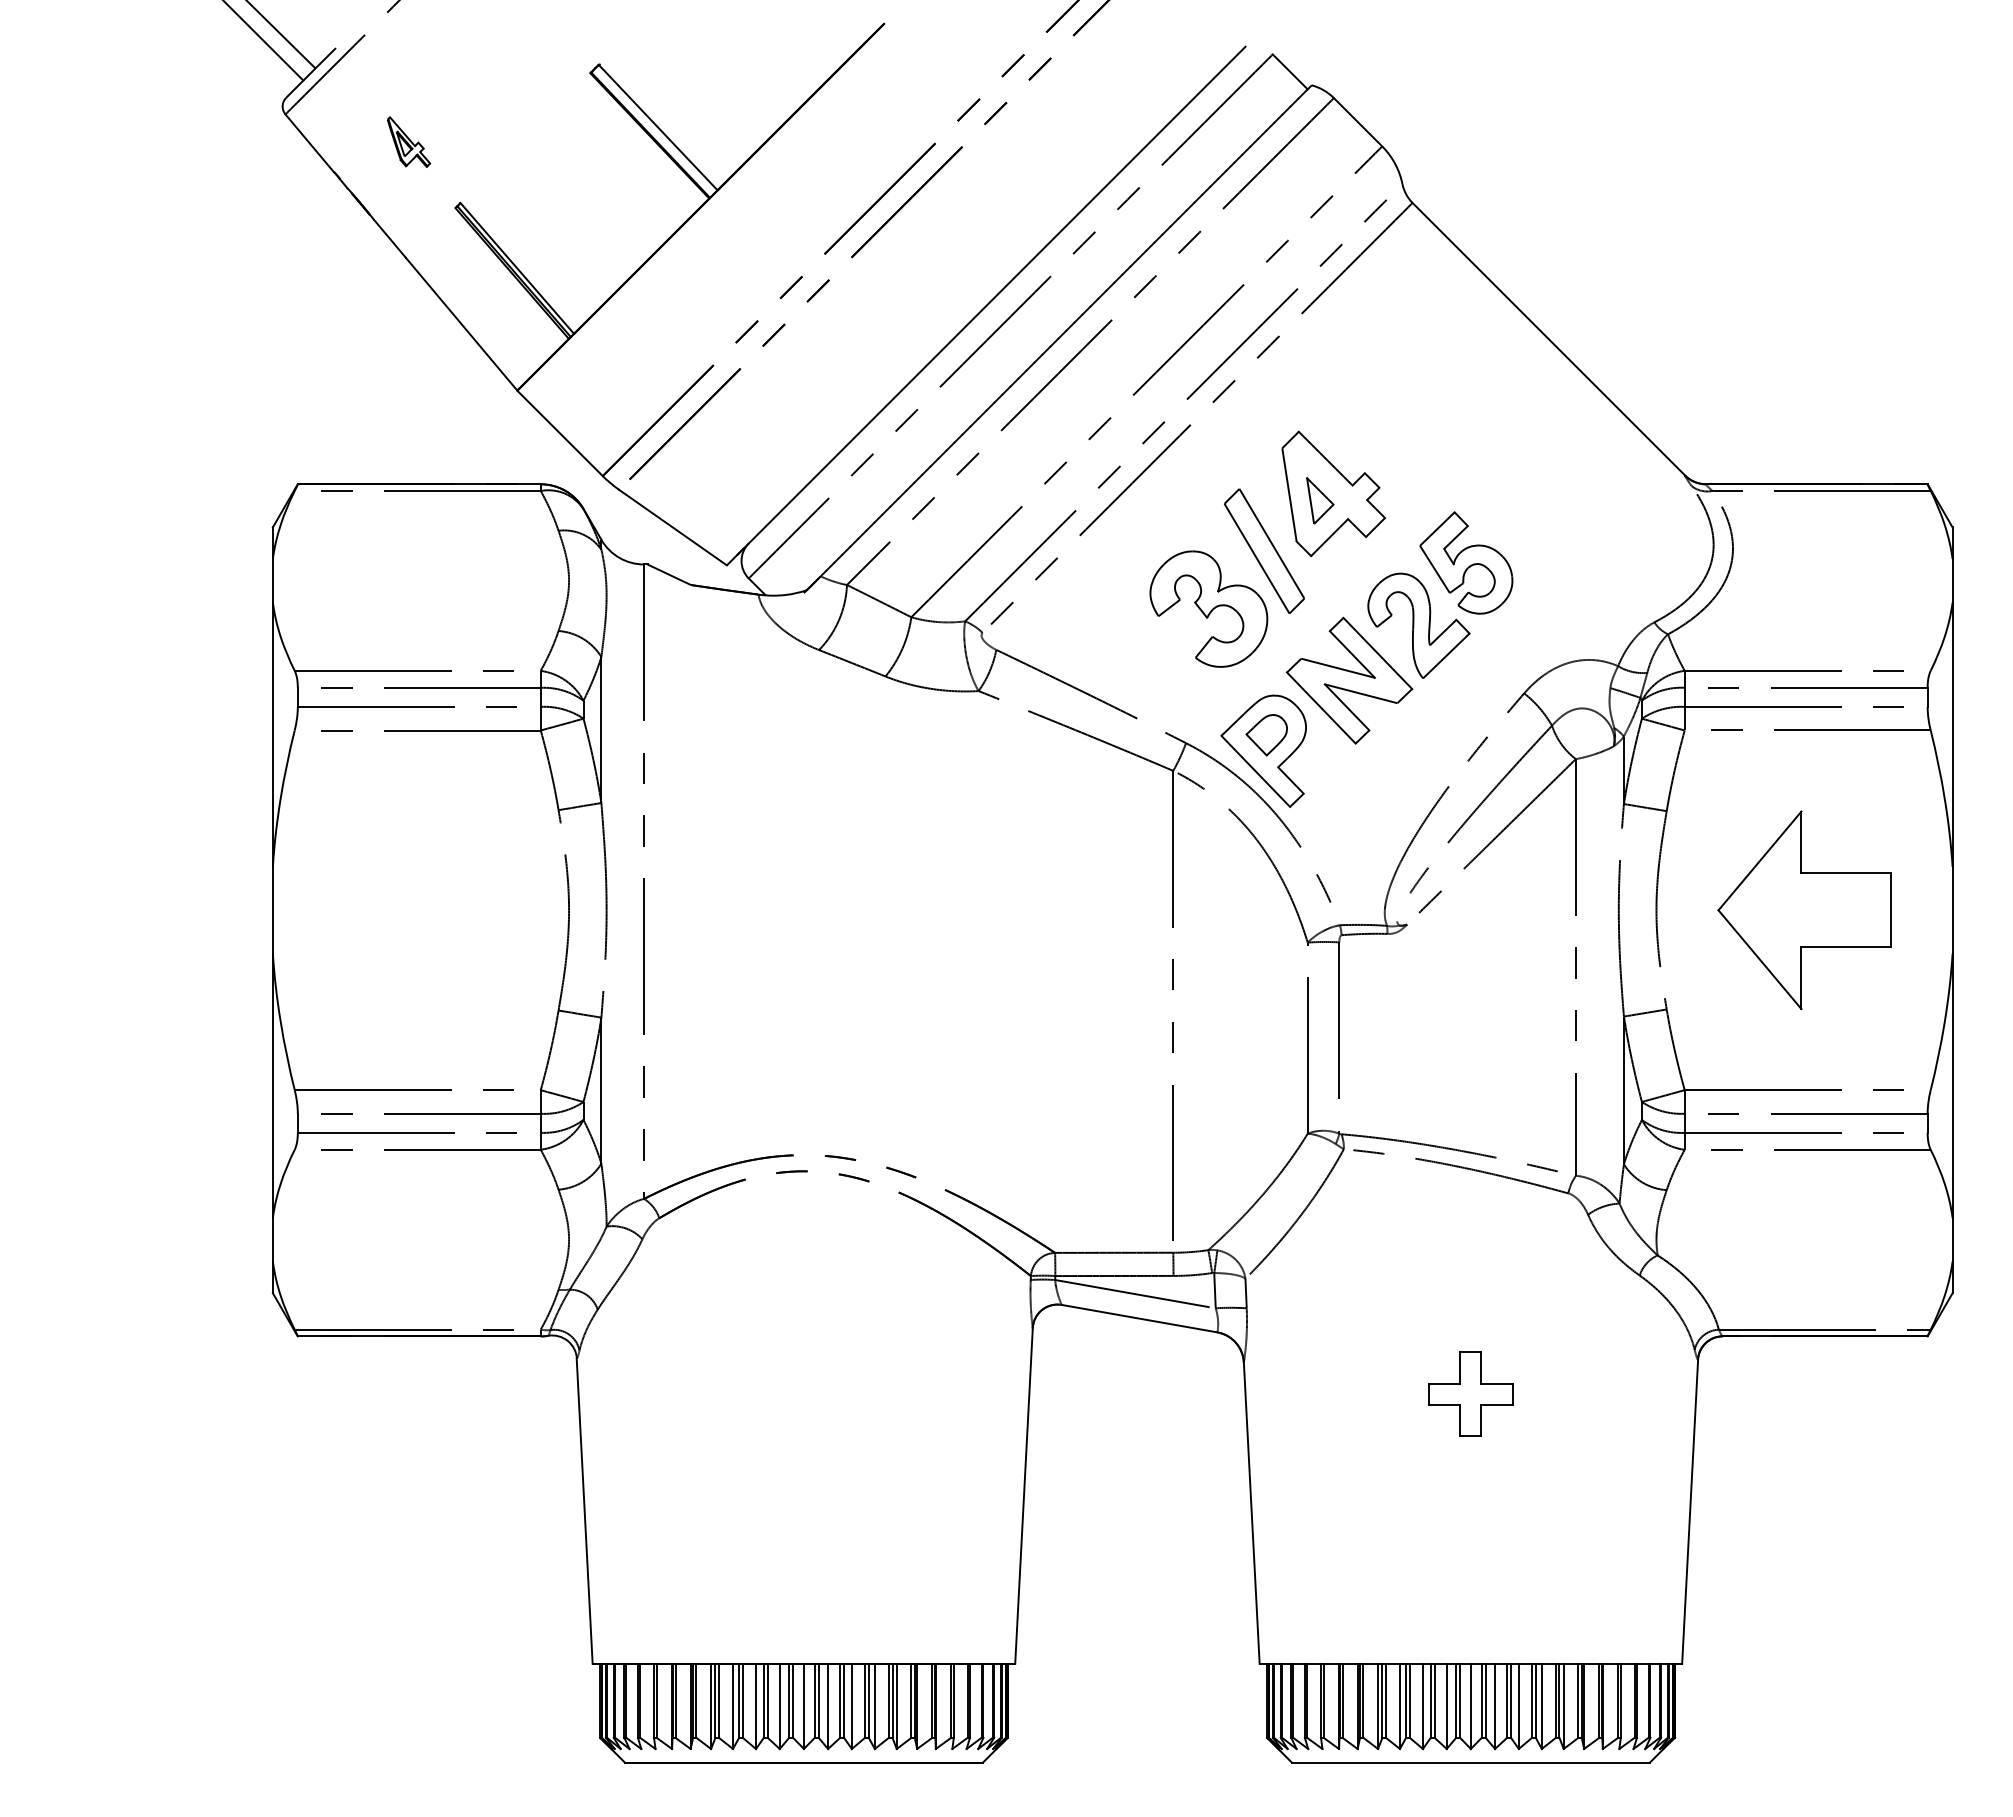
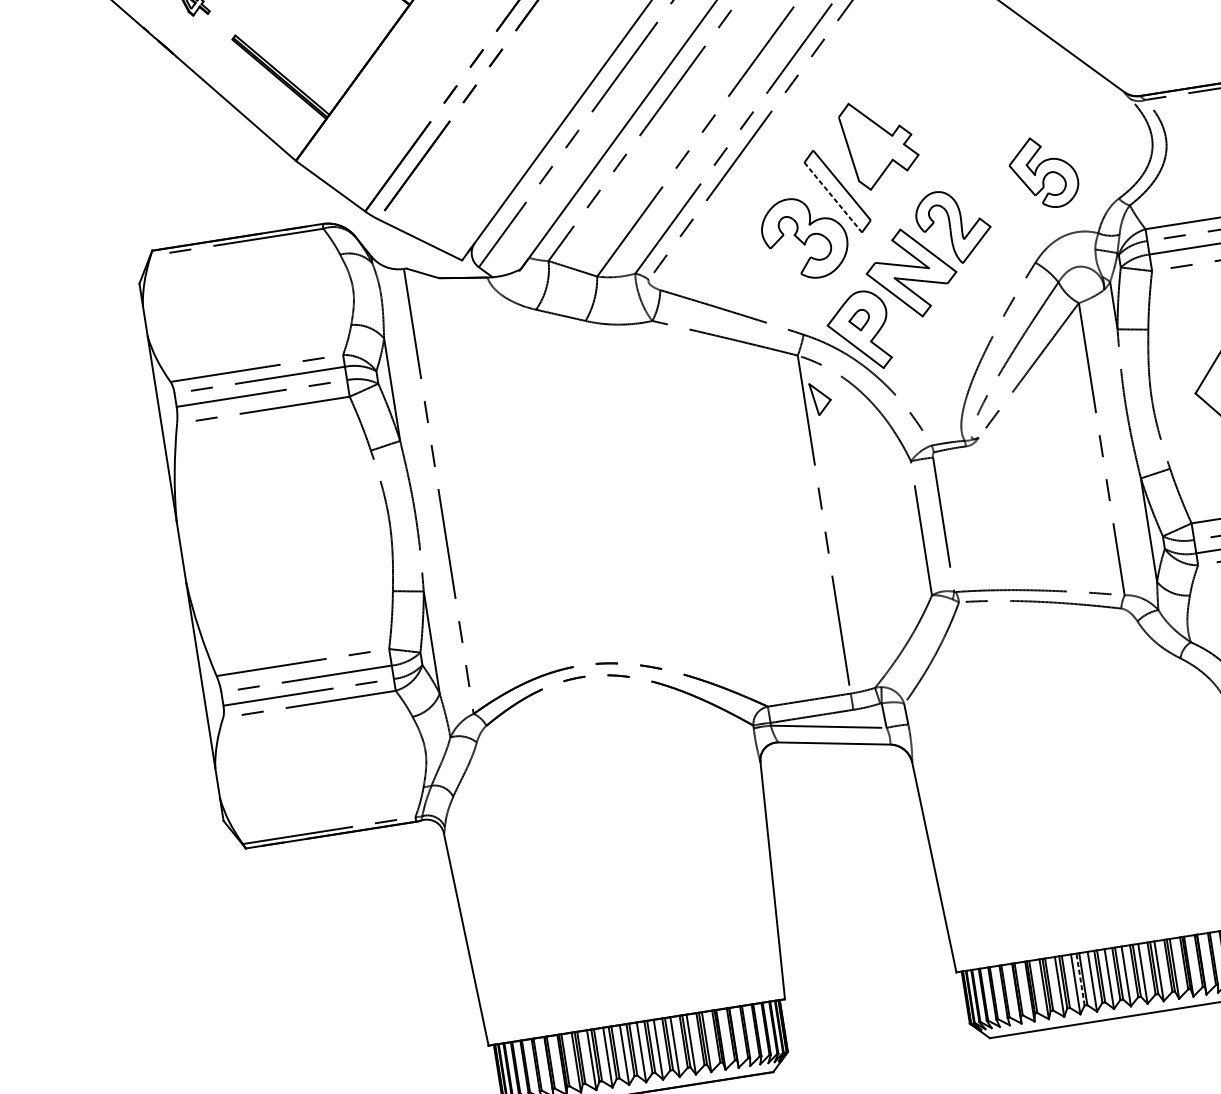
part: (1320, 500) -> (821, 398), moved
line: (1257, 559) -> (833, 198), solid -> dashed
part: (1466, 562) -> (1043, 172), moved
part: (1266, 735) -> (859, 320), size x0.7
part: (1470, 1393) -> (1074, 759), removed
line: (1430, 1700) -> (1080, 979), solid -> dashed

